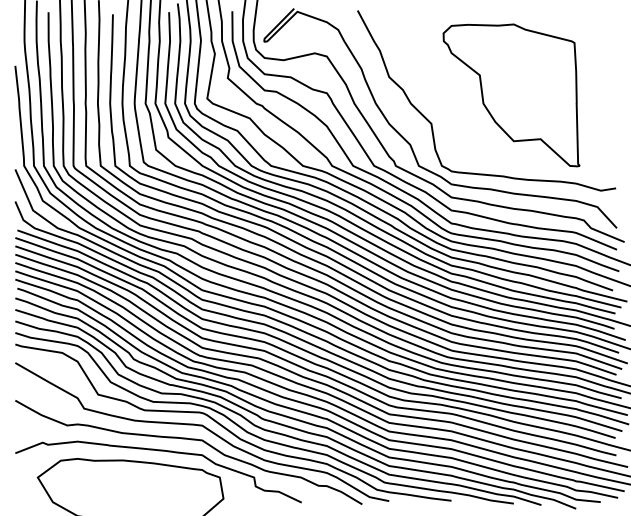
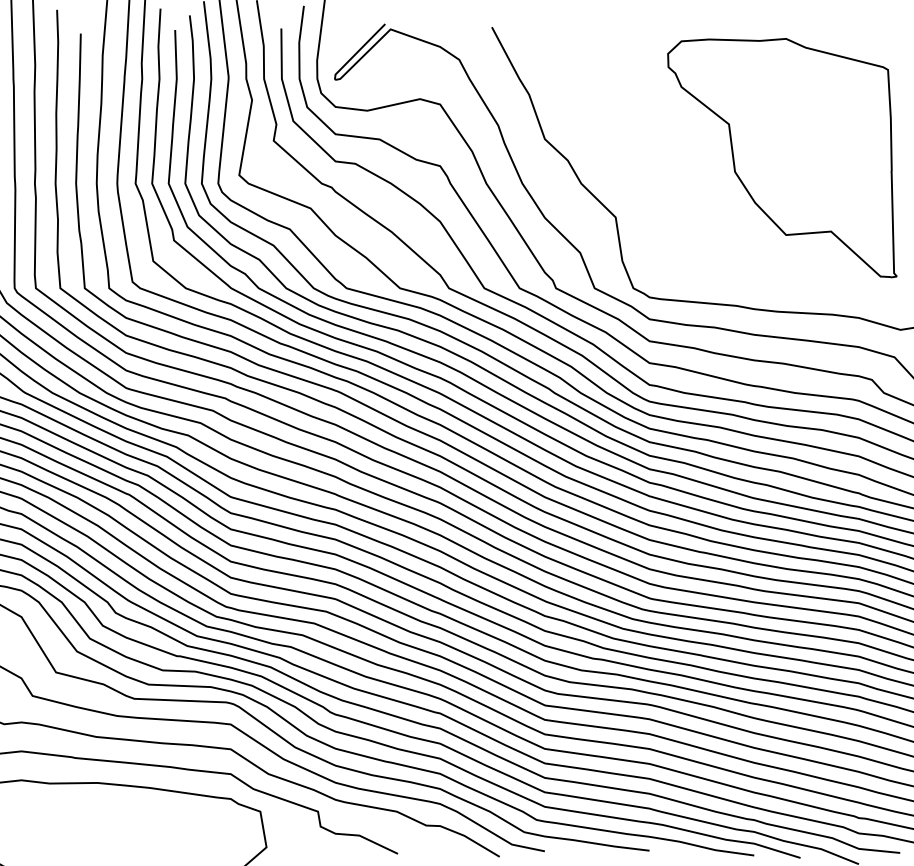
part: (511, 95) -> (782, 158), moved

